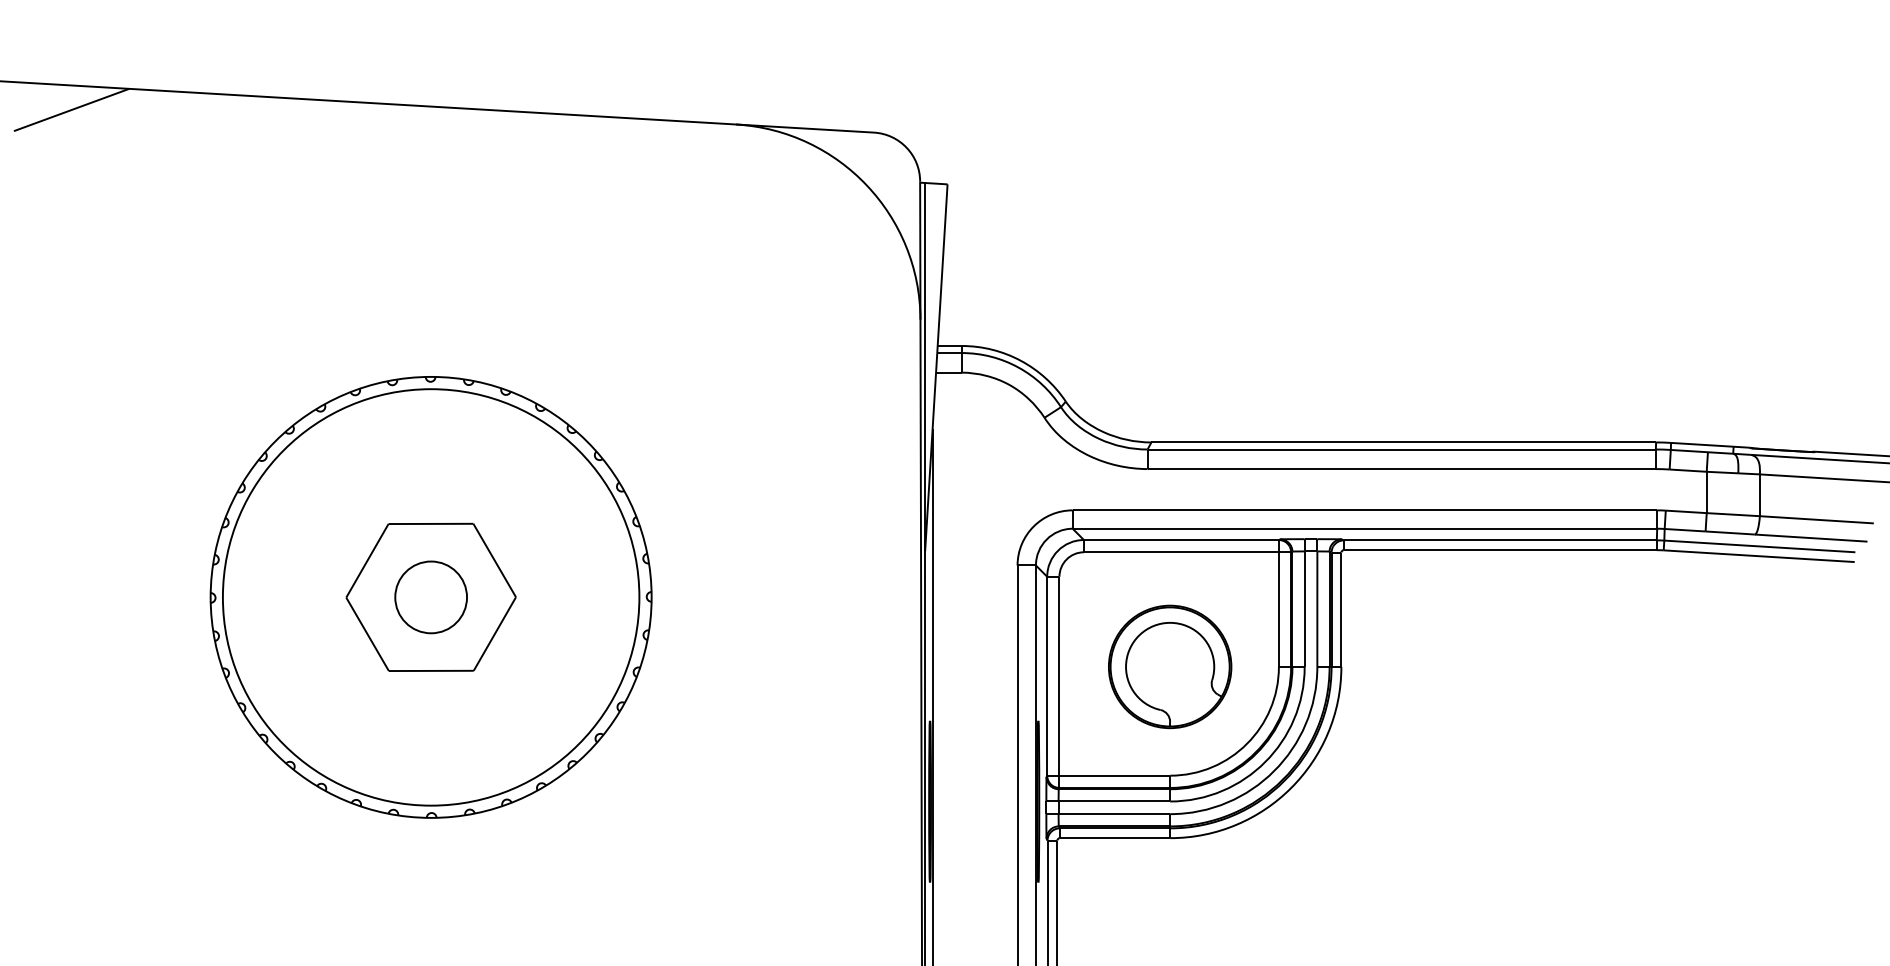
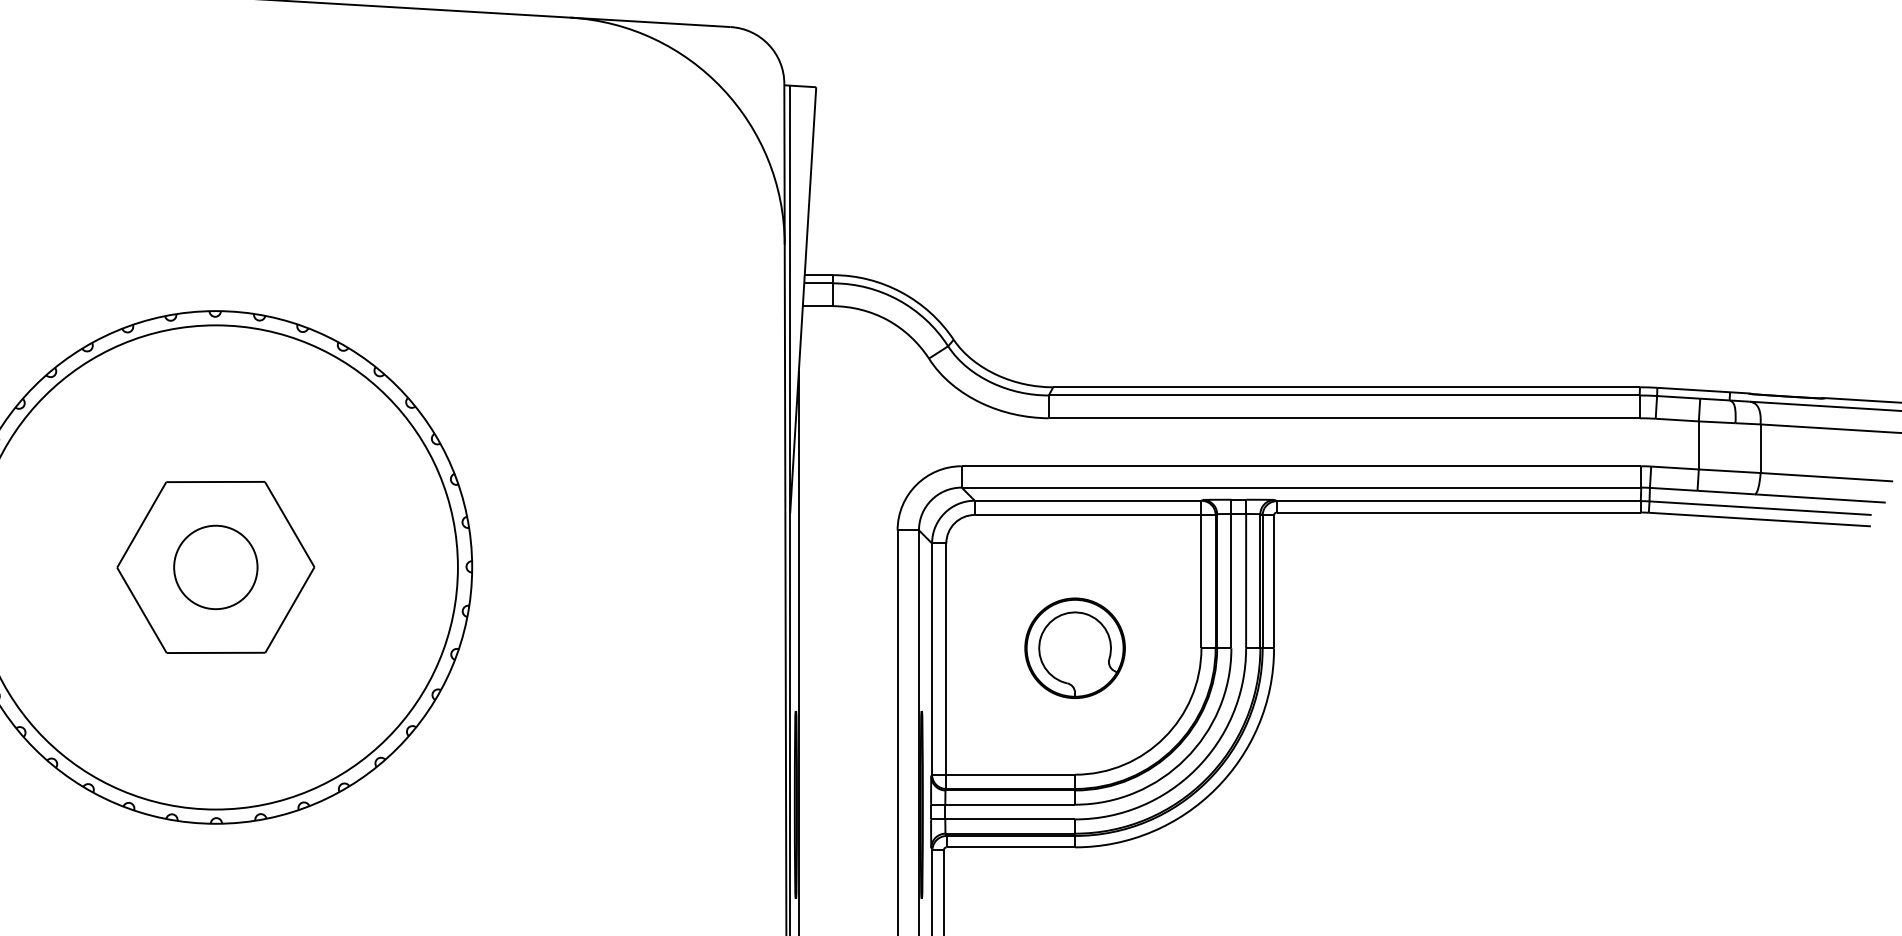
part: (1170, 666) -> (1075, 647), size x0.7

